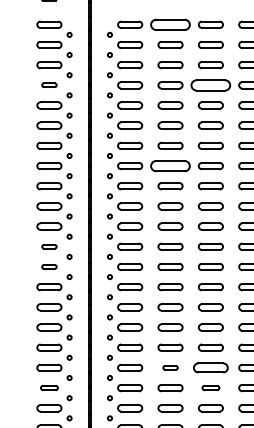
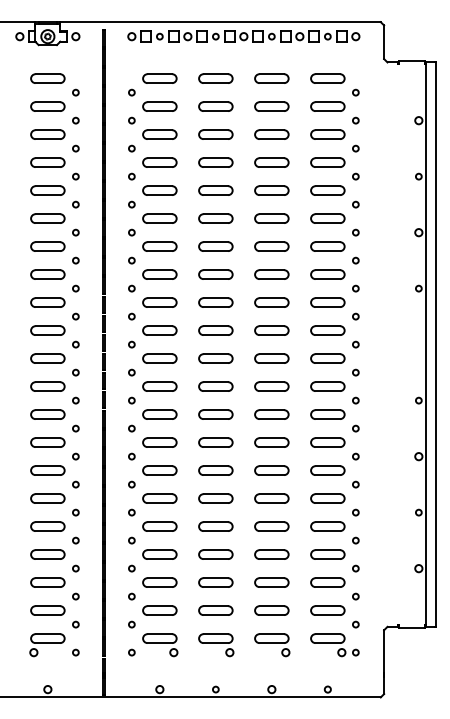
part: (170, 24) -> (215, 78), size x0.62
part: (49, 85) -> (47, 162), size x1.67
part: (210, 85) -> (271, 162), size x0.62
part: (170, 165) -> (215, 274), size x0.62
part: (49, 246) -> (47, 386), size x1.67
part: (49, 266) -> (47, 414), size x1.67
part: (170, 367) -> (215, 554), size x1.67
part: (210, 367) -> (271, 554), size x0.71
part: (49, 388) -> (47, 582), size x1.43
part: (210, 388) -> (271, 582), size x1.43

